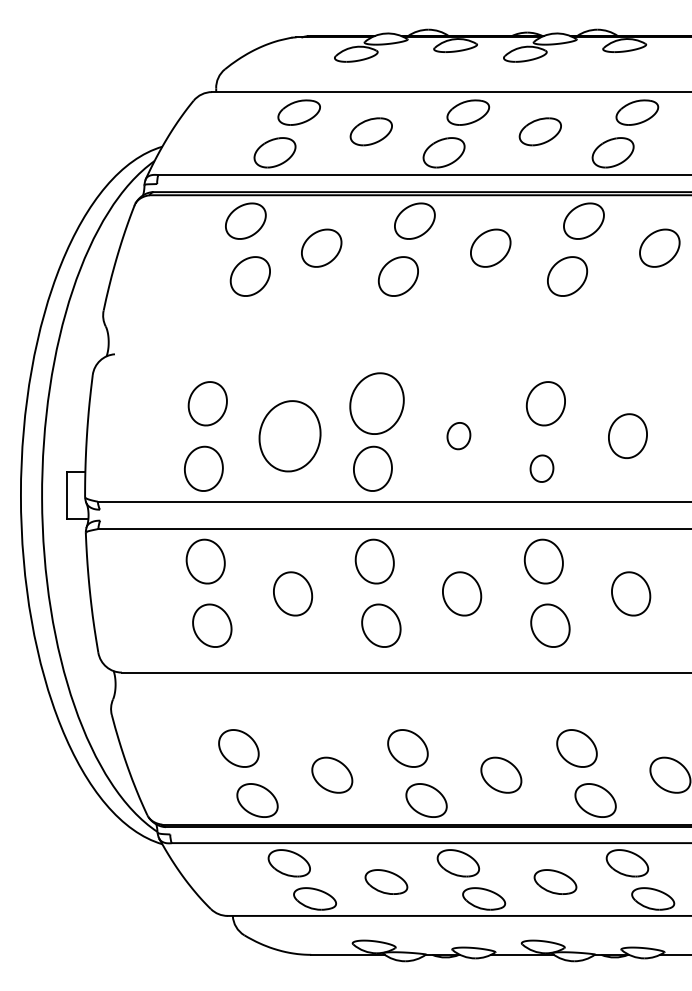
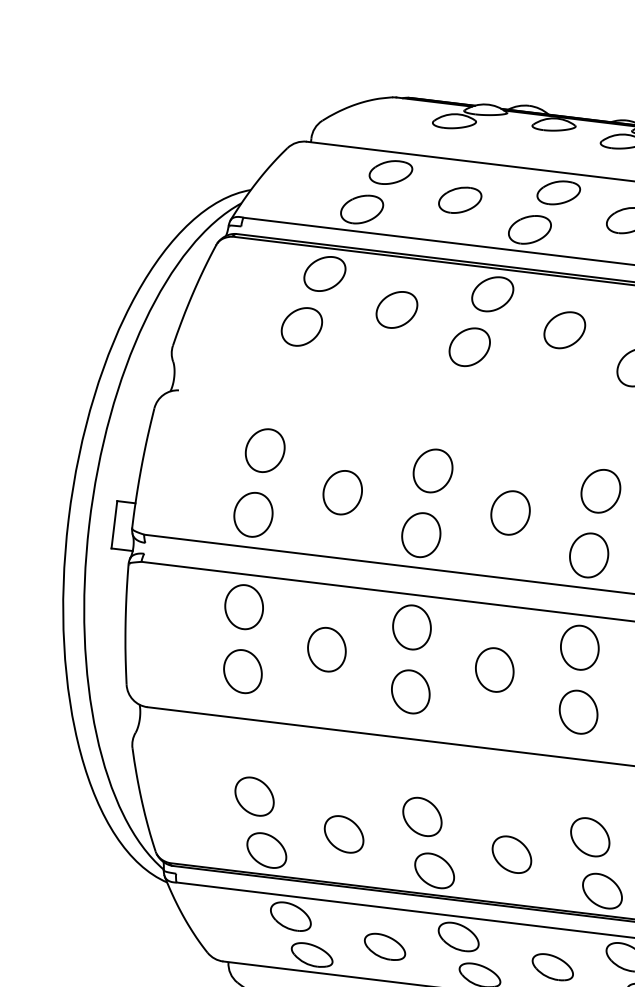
part: (249, 276) -> (301, 326), moved
part: (376, 403) -> (432, 470), size x0.71
part: (289, 435) -> (342, 491), size x0.62
part: (458, 435) -> (510, 512), size x1.67
part: (541, 468) -> (588, 555), size x1.67

